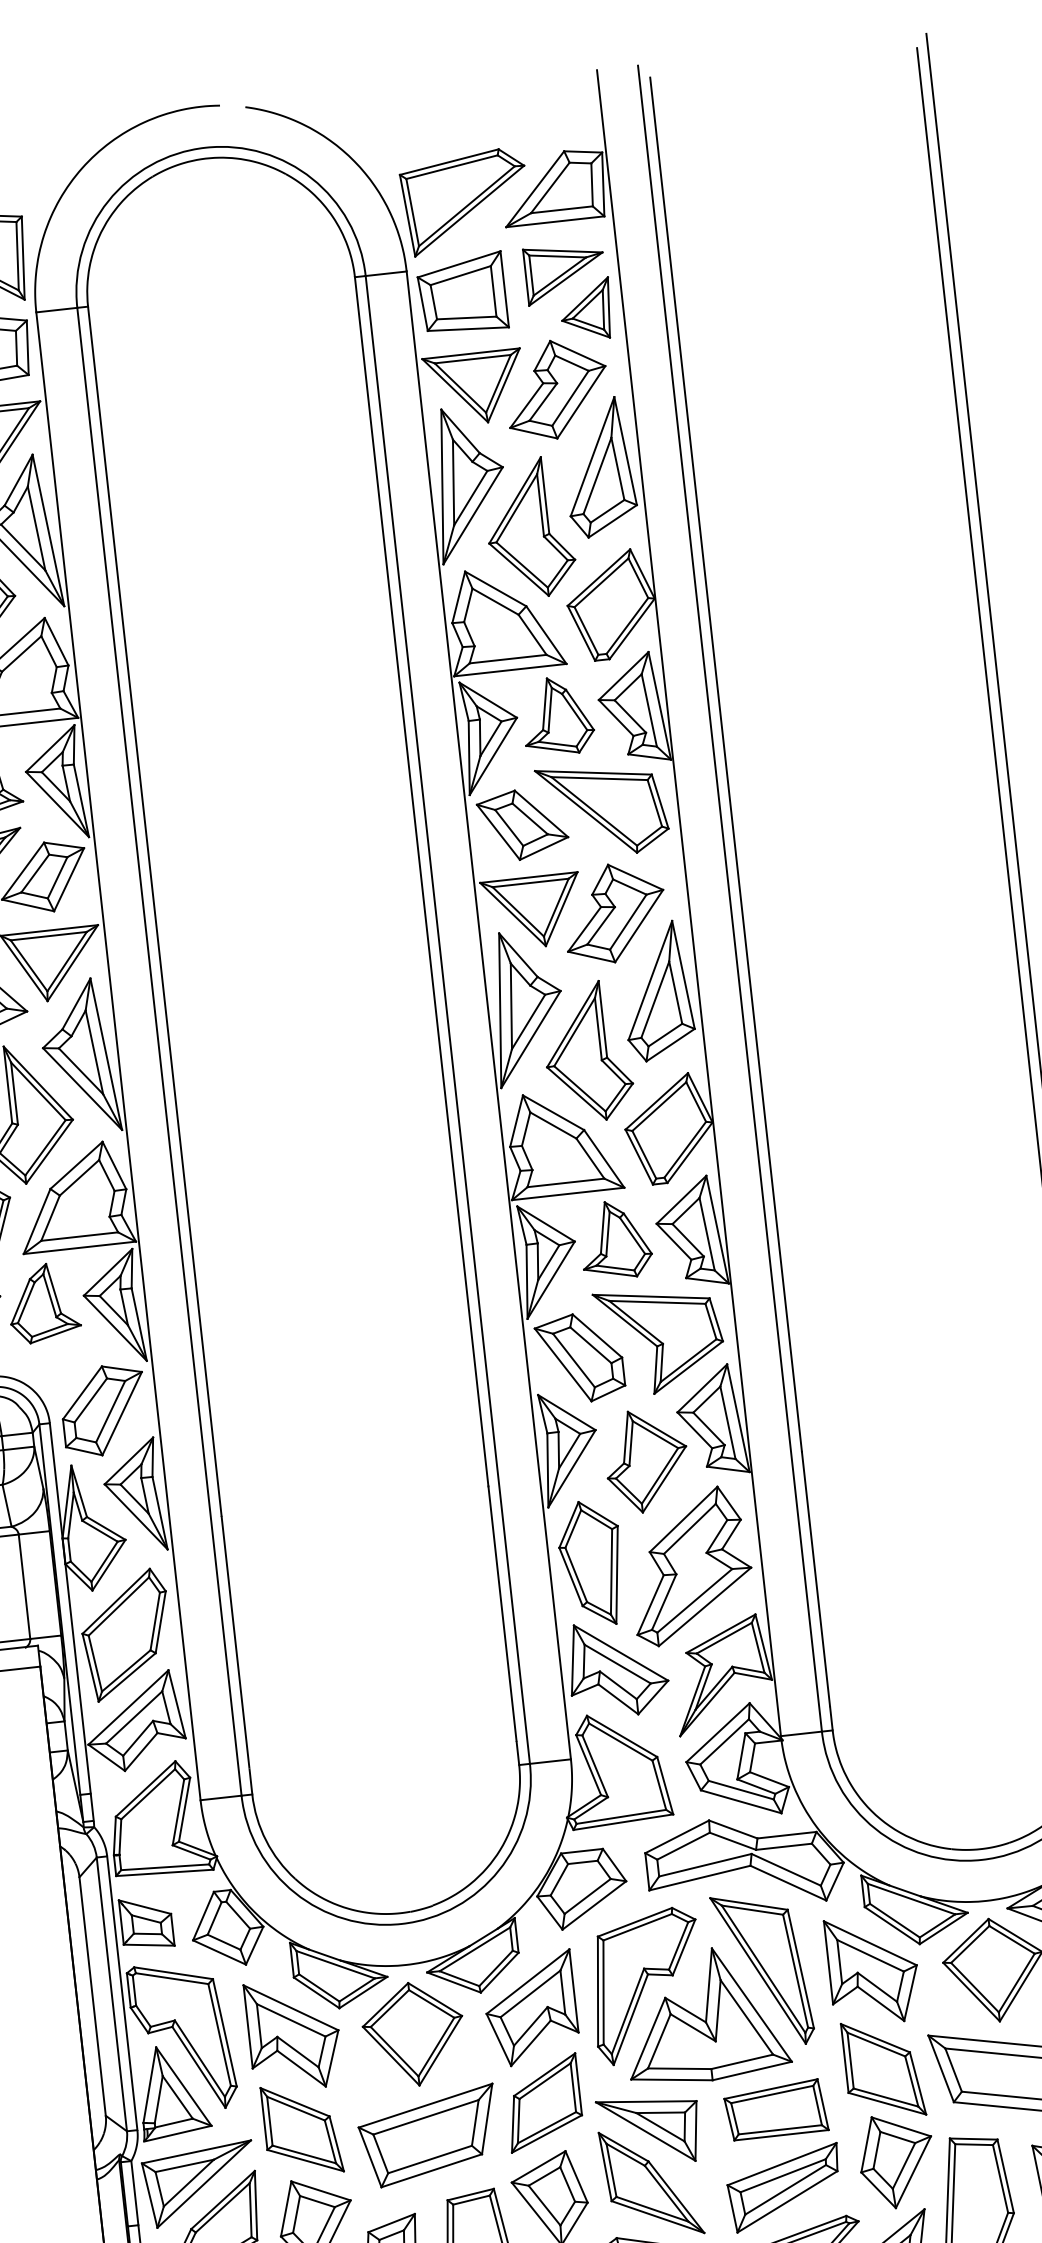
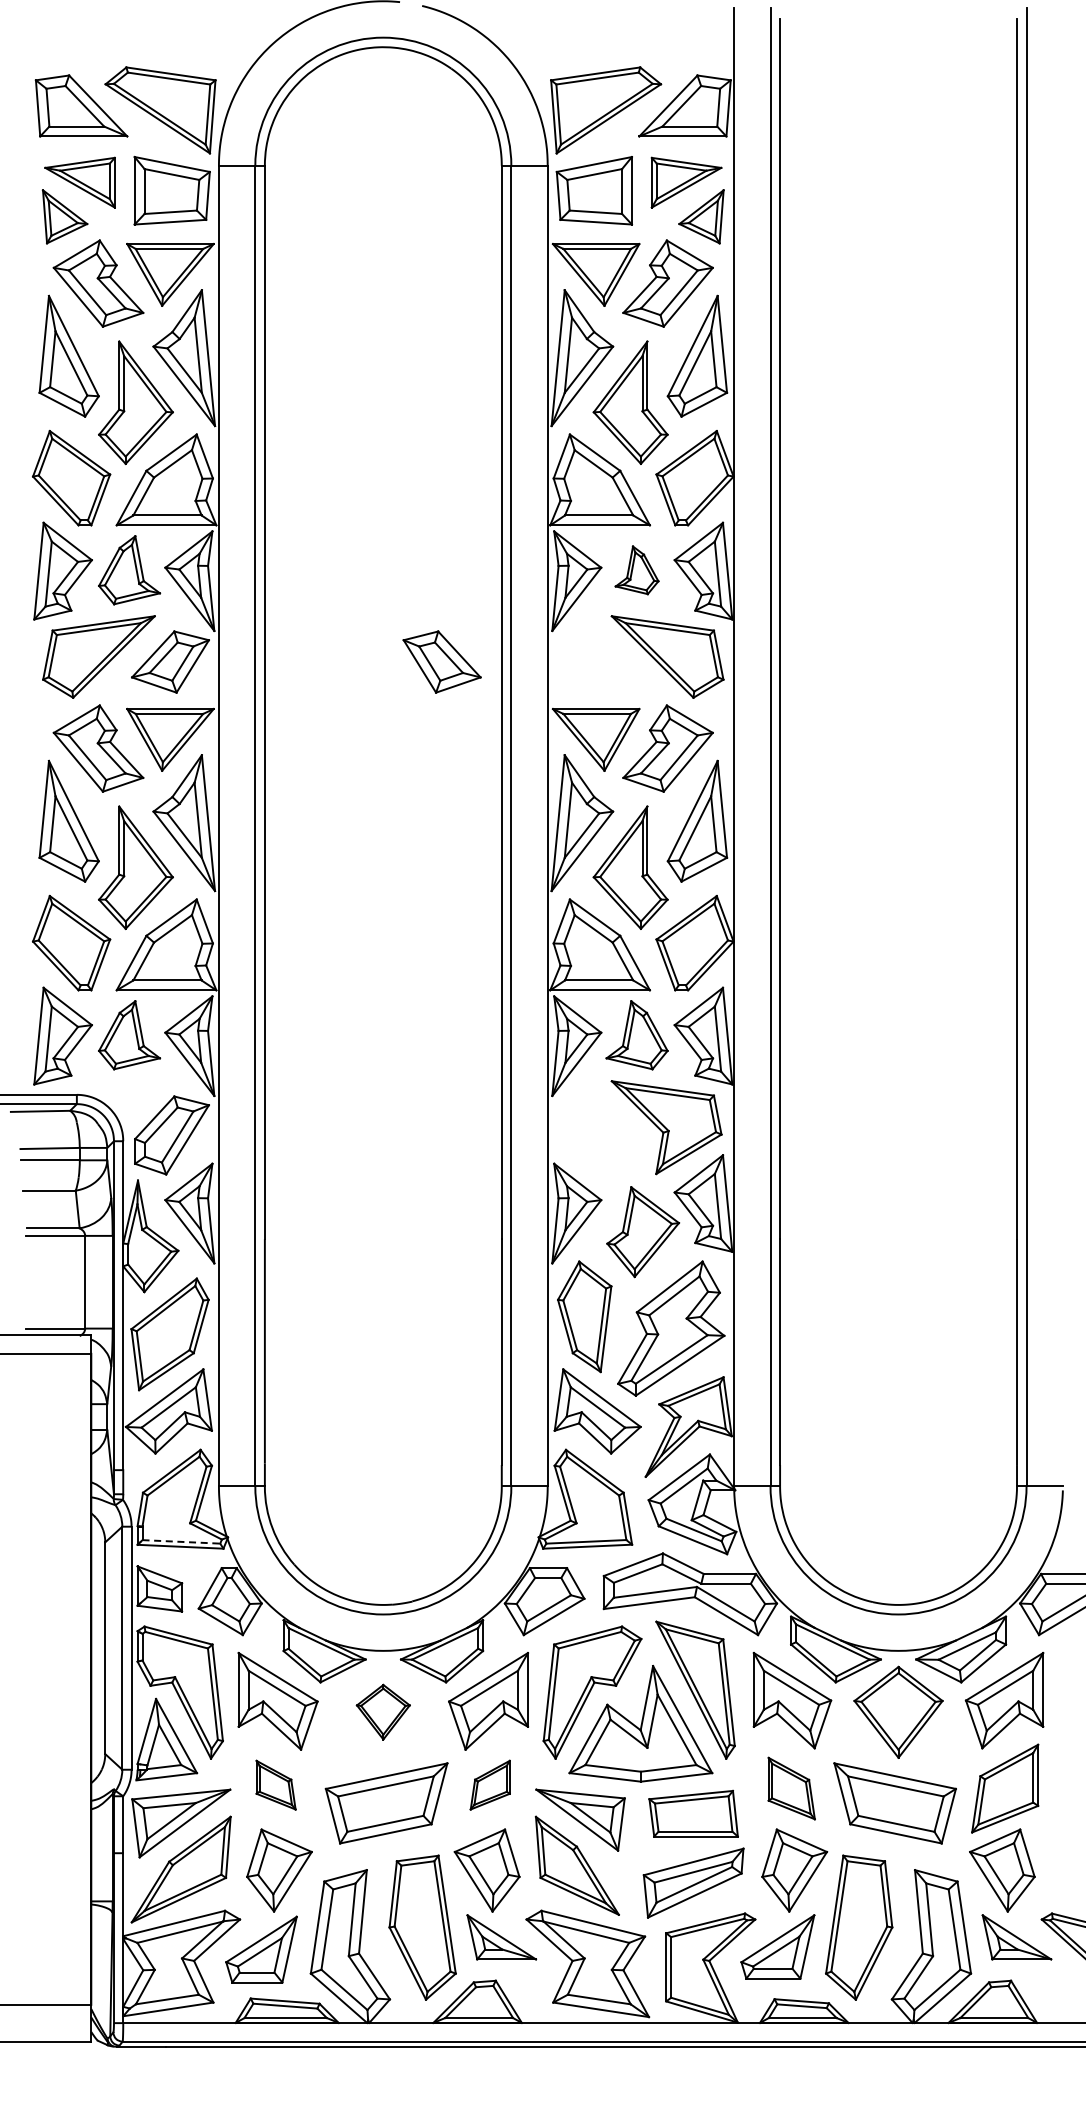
part: (557, 716) -> (636, 570), size x0.7
part: (522, 824) -> (441, 661), moved
part: (579, 1358) -> (594, 1135), removed
line: (165, 1866) -> (181, 1541), solid -> dashed
part: (413, 2033) -> (383, 1711), size x0.6
part: (883, 2069) -> (791, 1788), size x0.7
part: (542, 2102) -> (489, 1784), size x0.6
part: (301, 2128) -> (275, 1784), size x0.6

